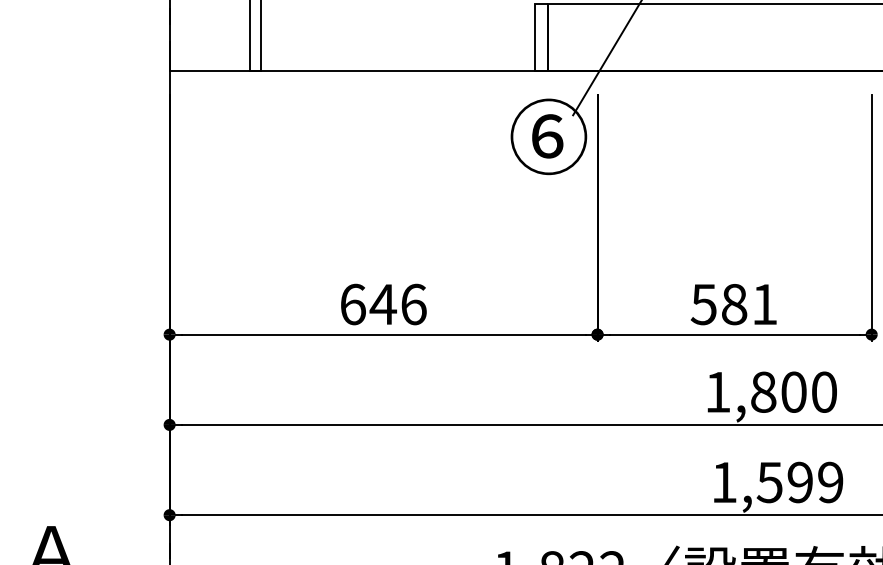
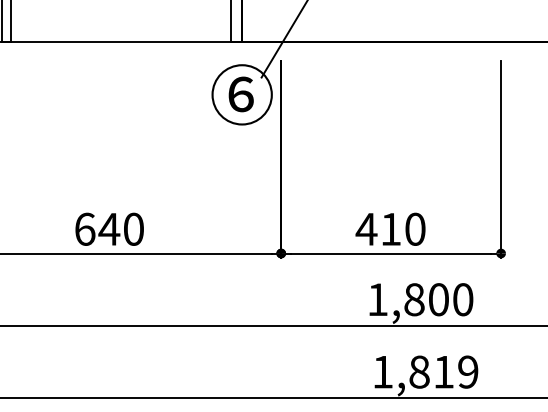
text: (413, 304) -> (133, 229), 646 -> 640
text: (733, 304) -> (390, 229), 581 -> 410
text: (784, 482) -> (431, 372), 1,599 -> 1,819

